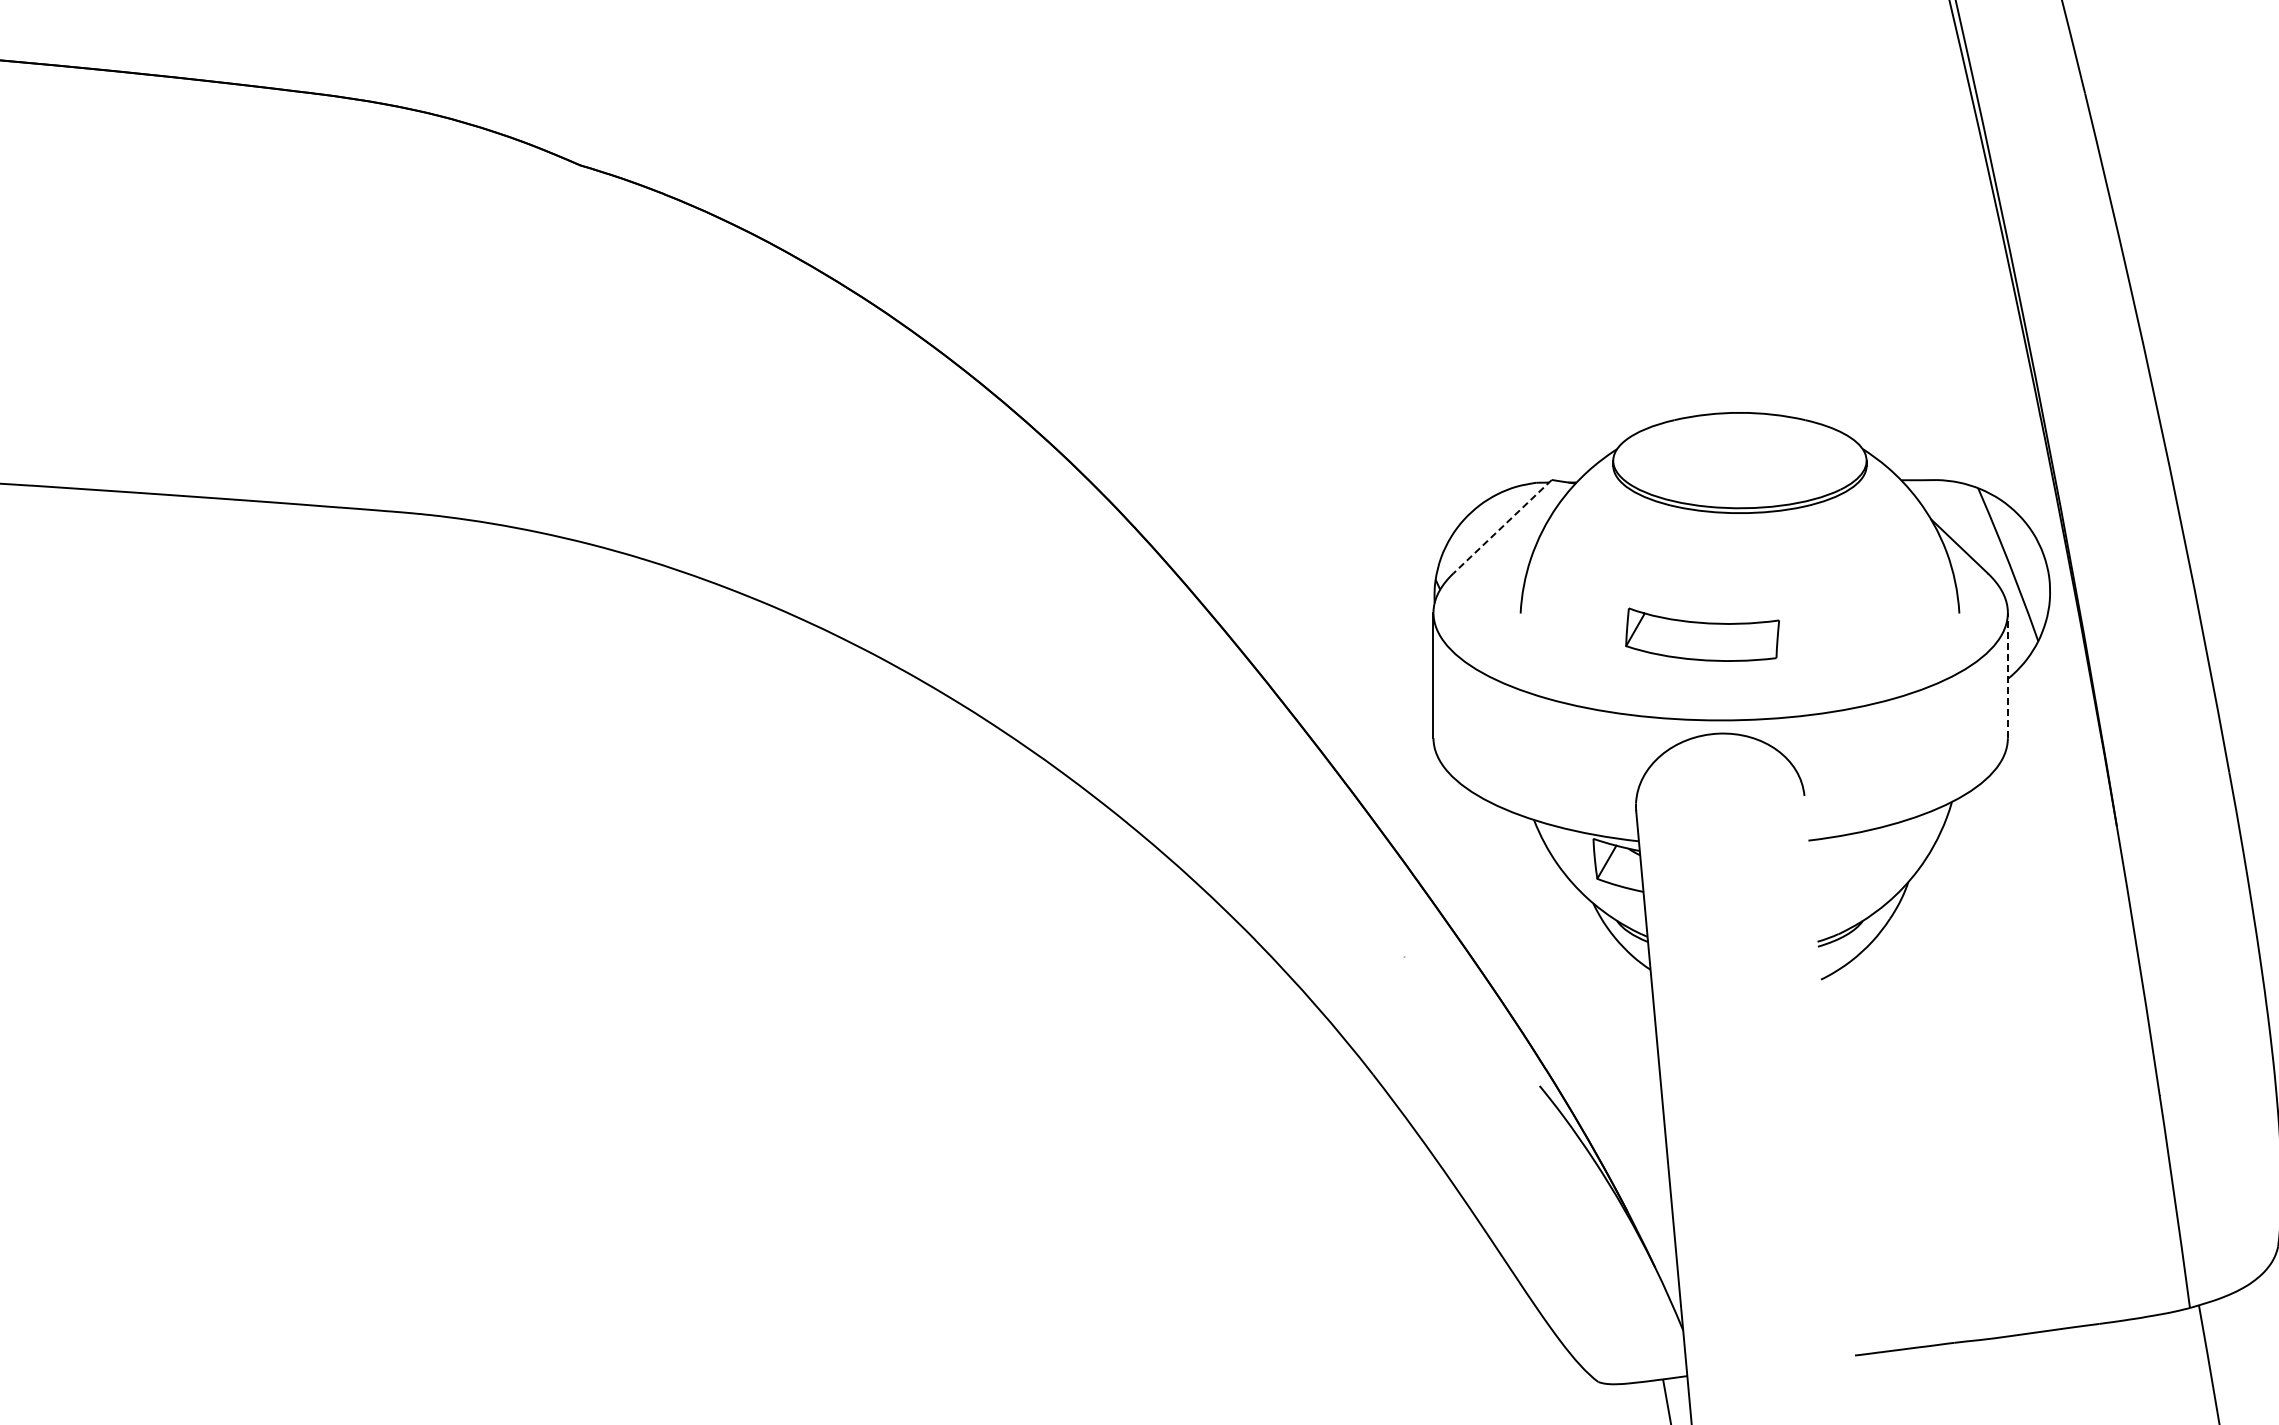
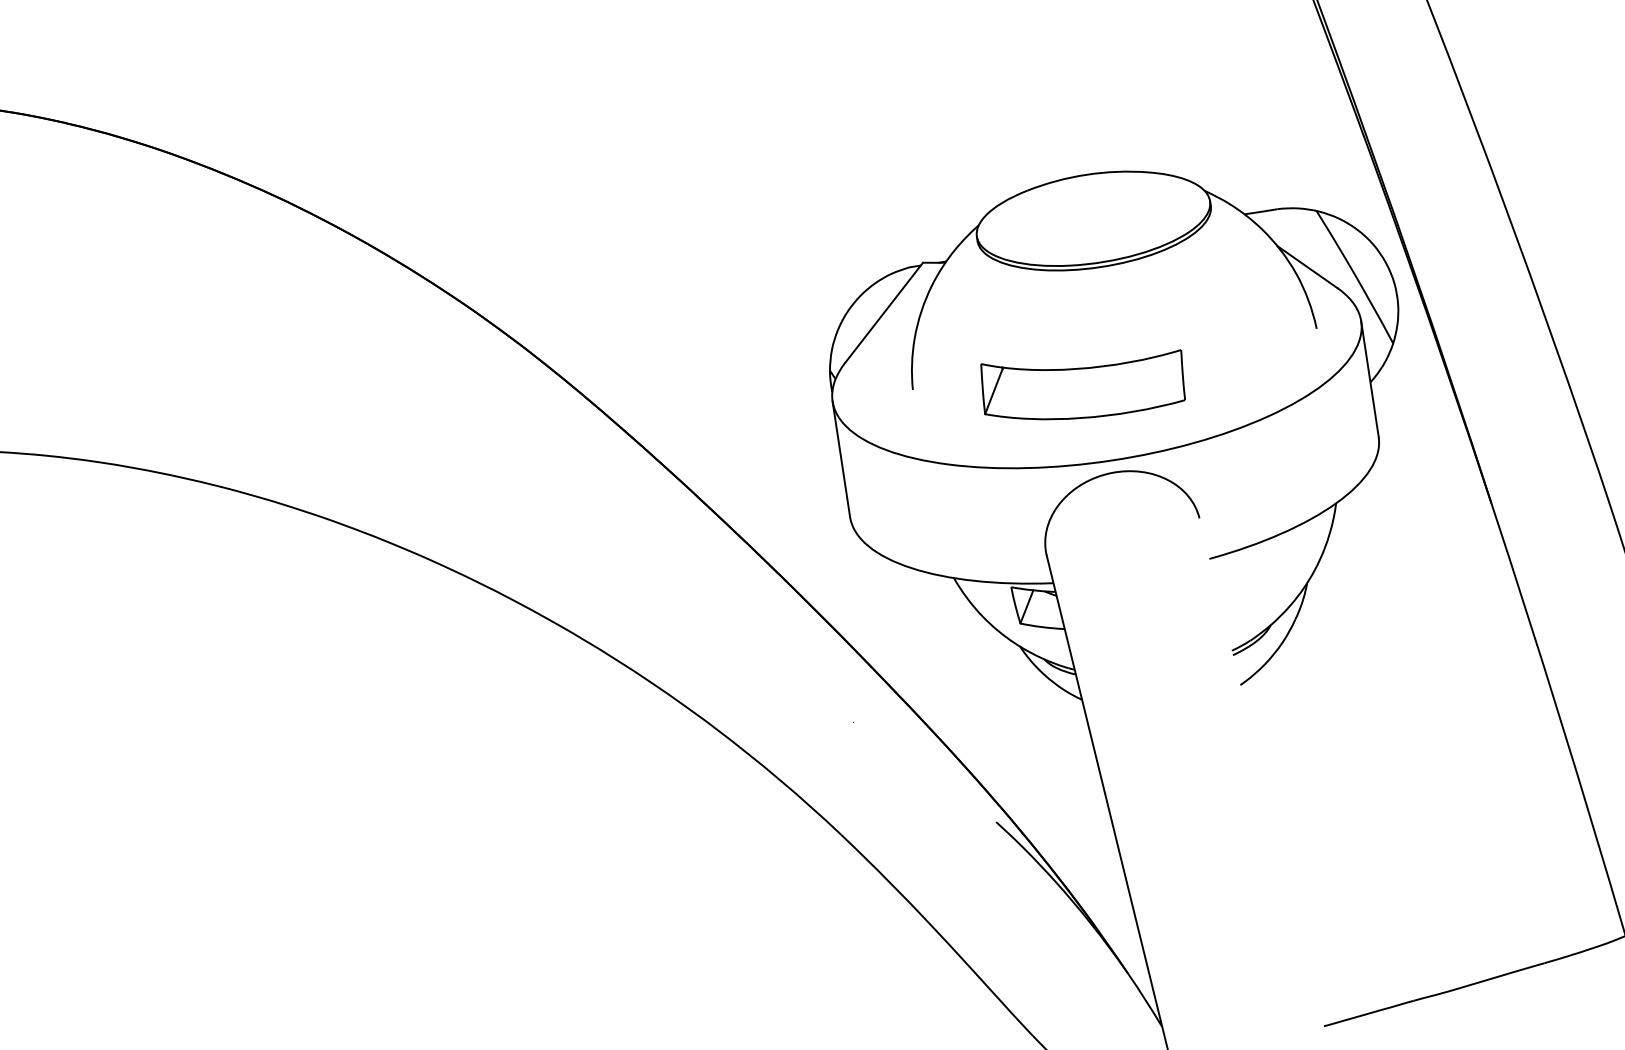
line: (1502, 526) -> (884, 312), dashed -> solid
part: (1702, 634) -> (1083, 383), size x1.43
line: (2007, 675) -> (1369, 379), dashed -> solid

